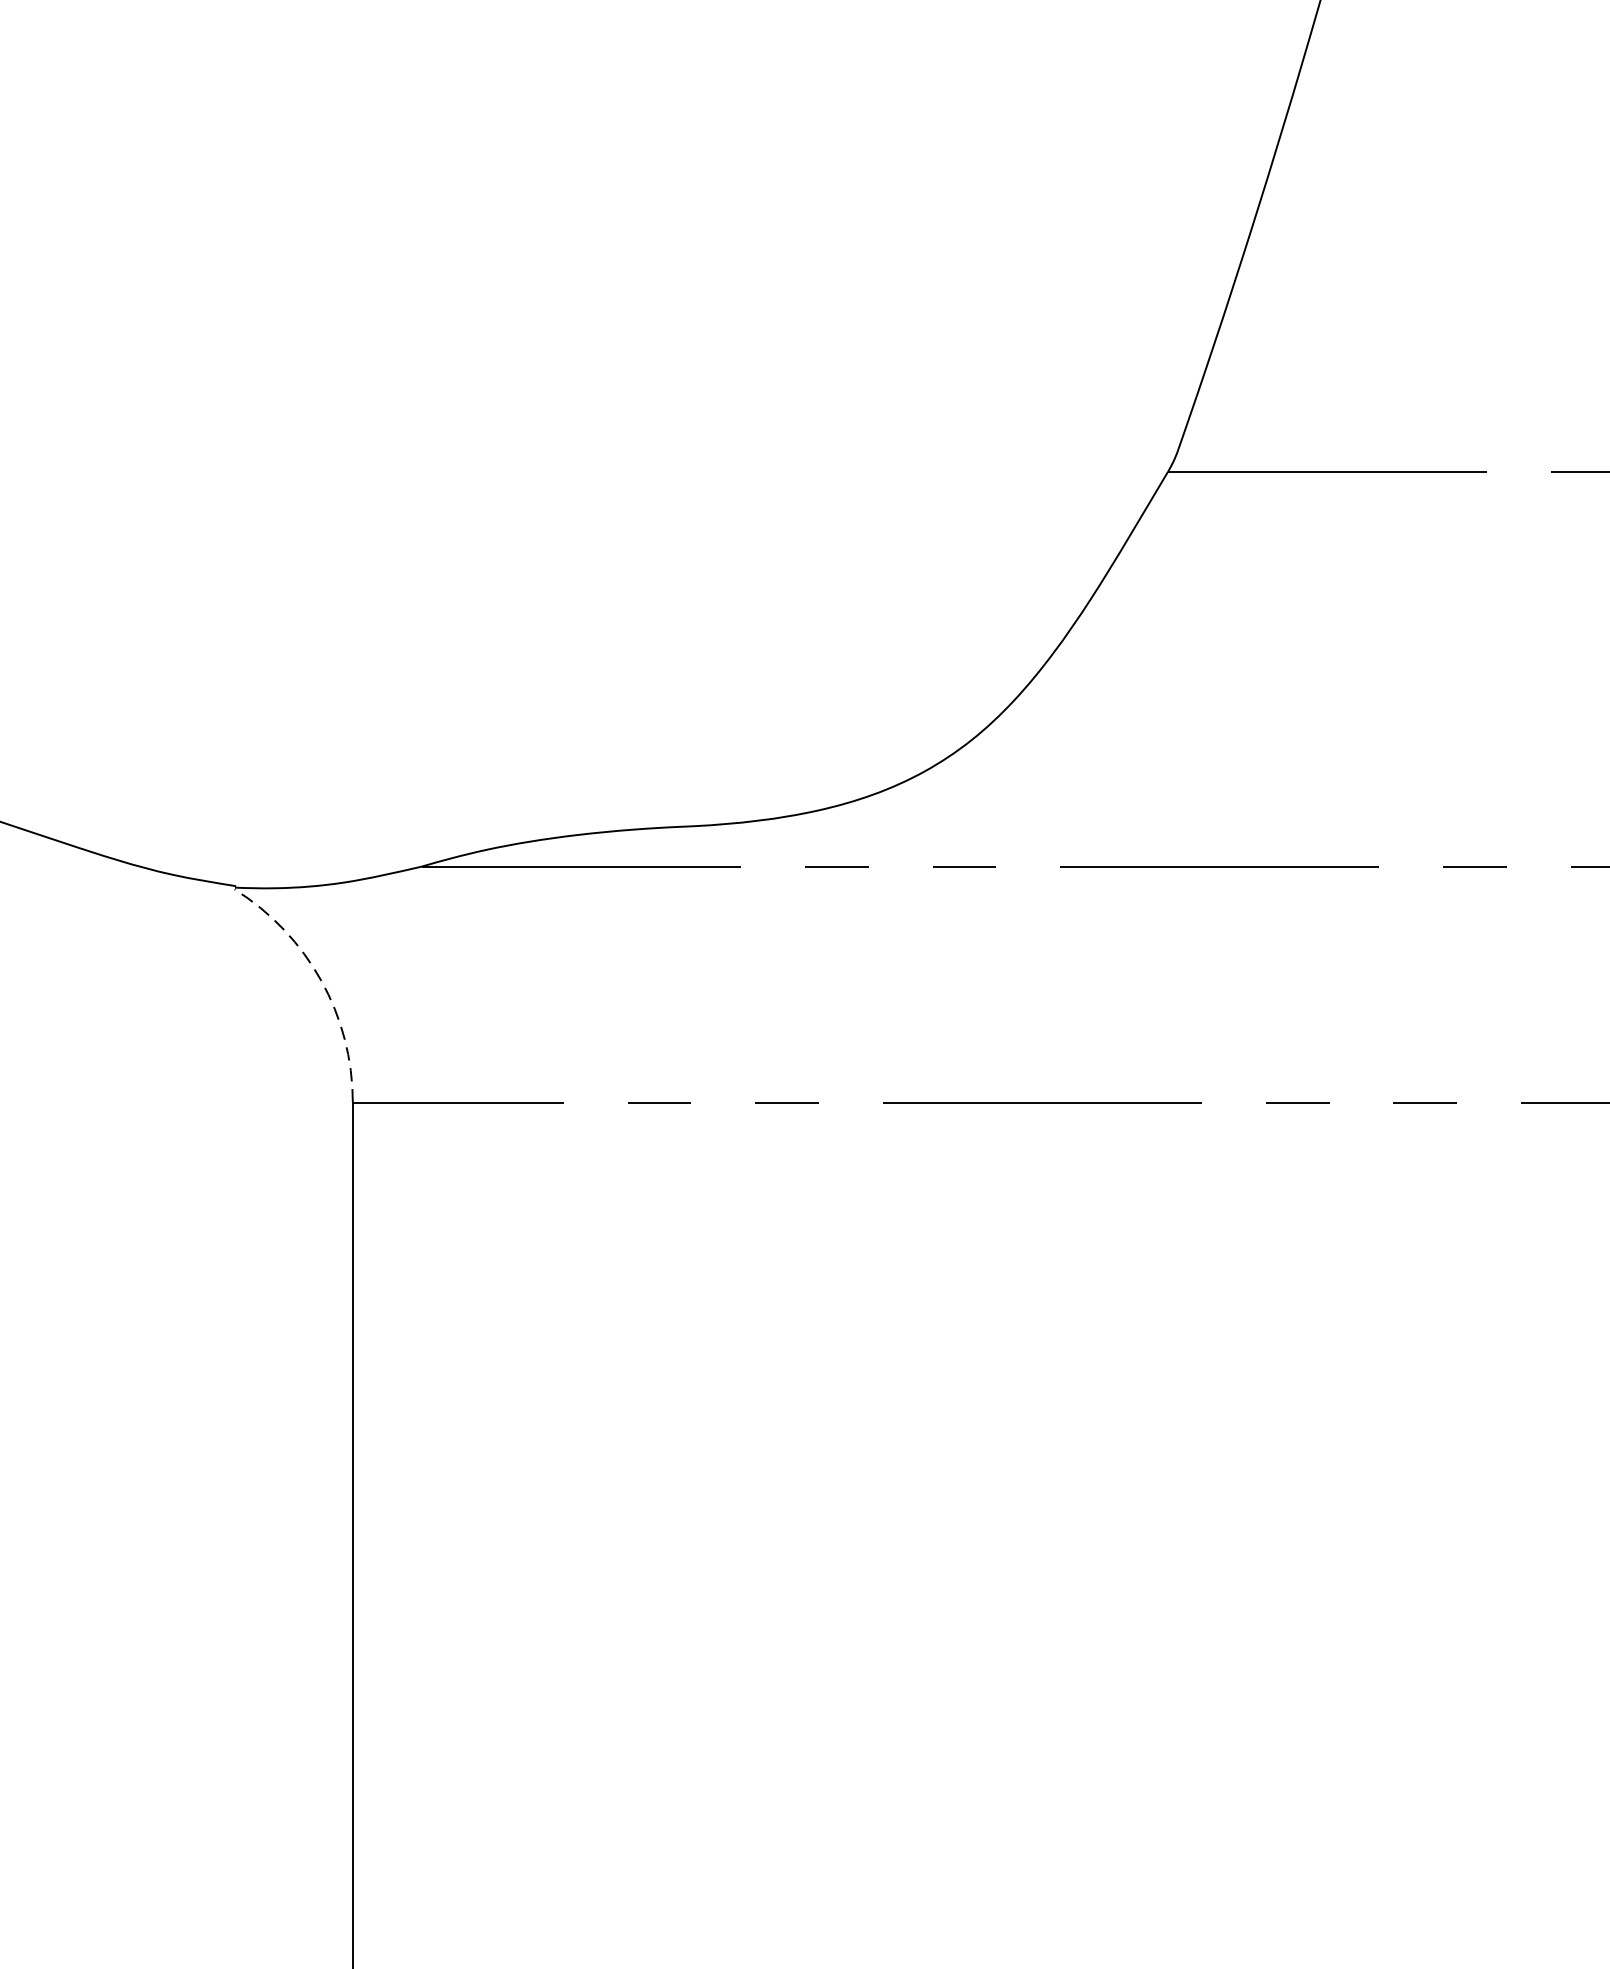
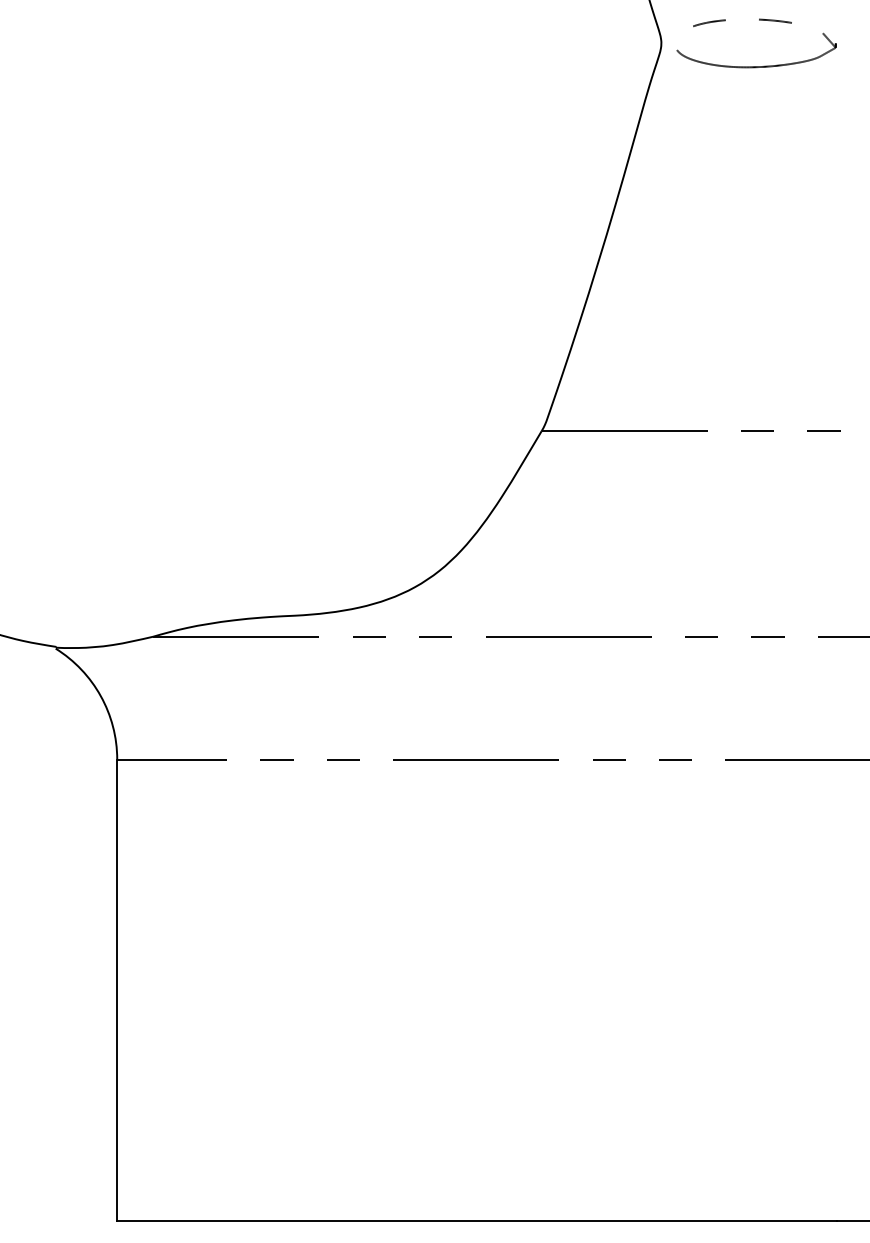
arc: (320, 981) -> (100, 696), dashed -> solid

